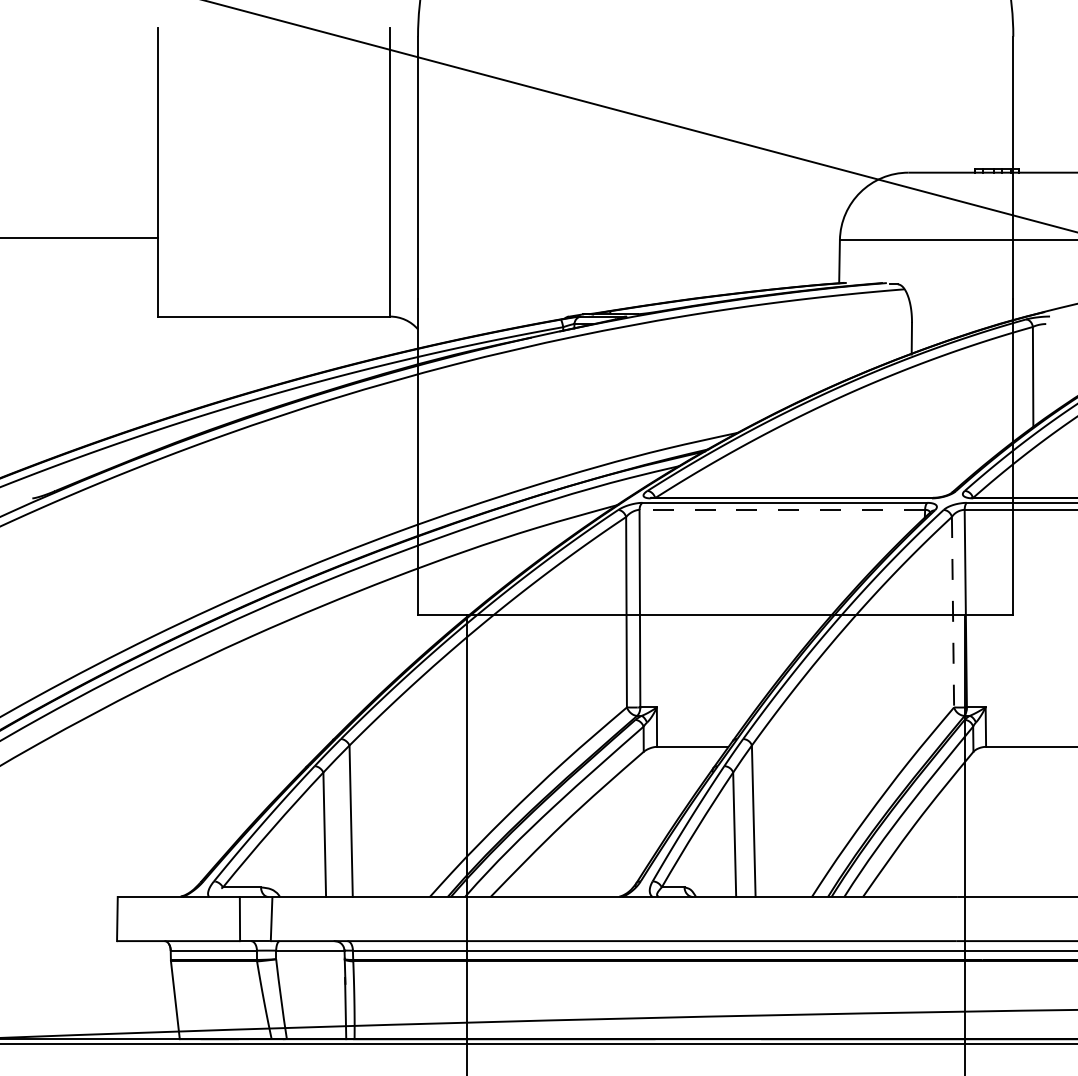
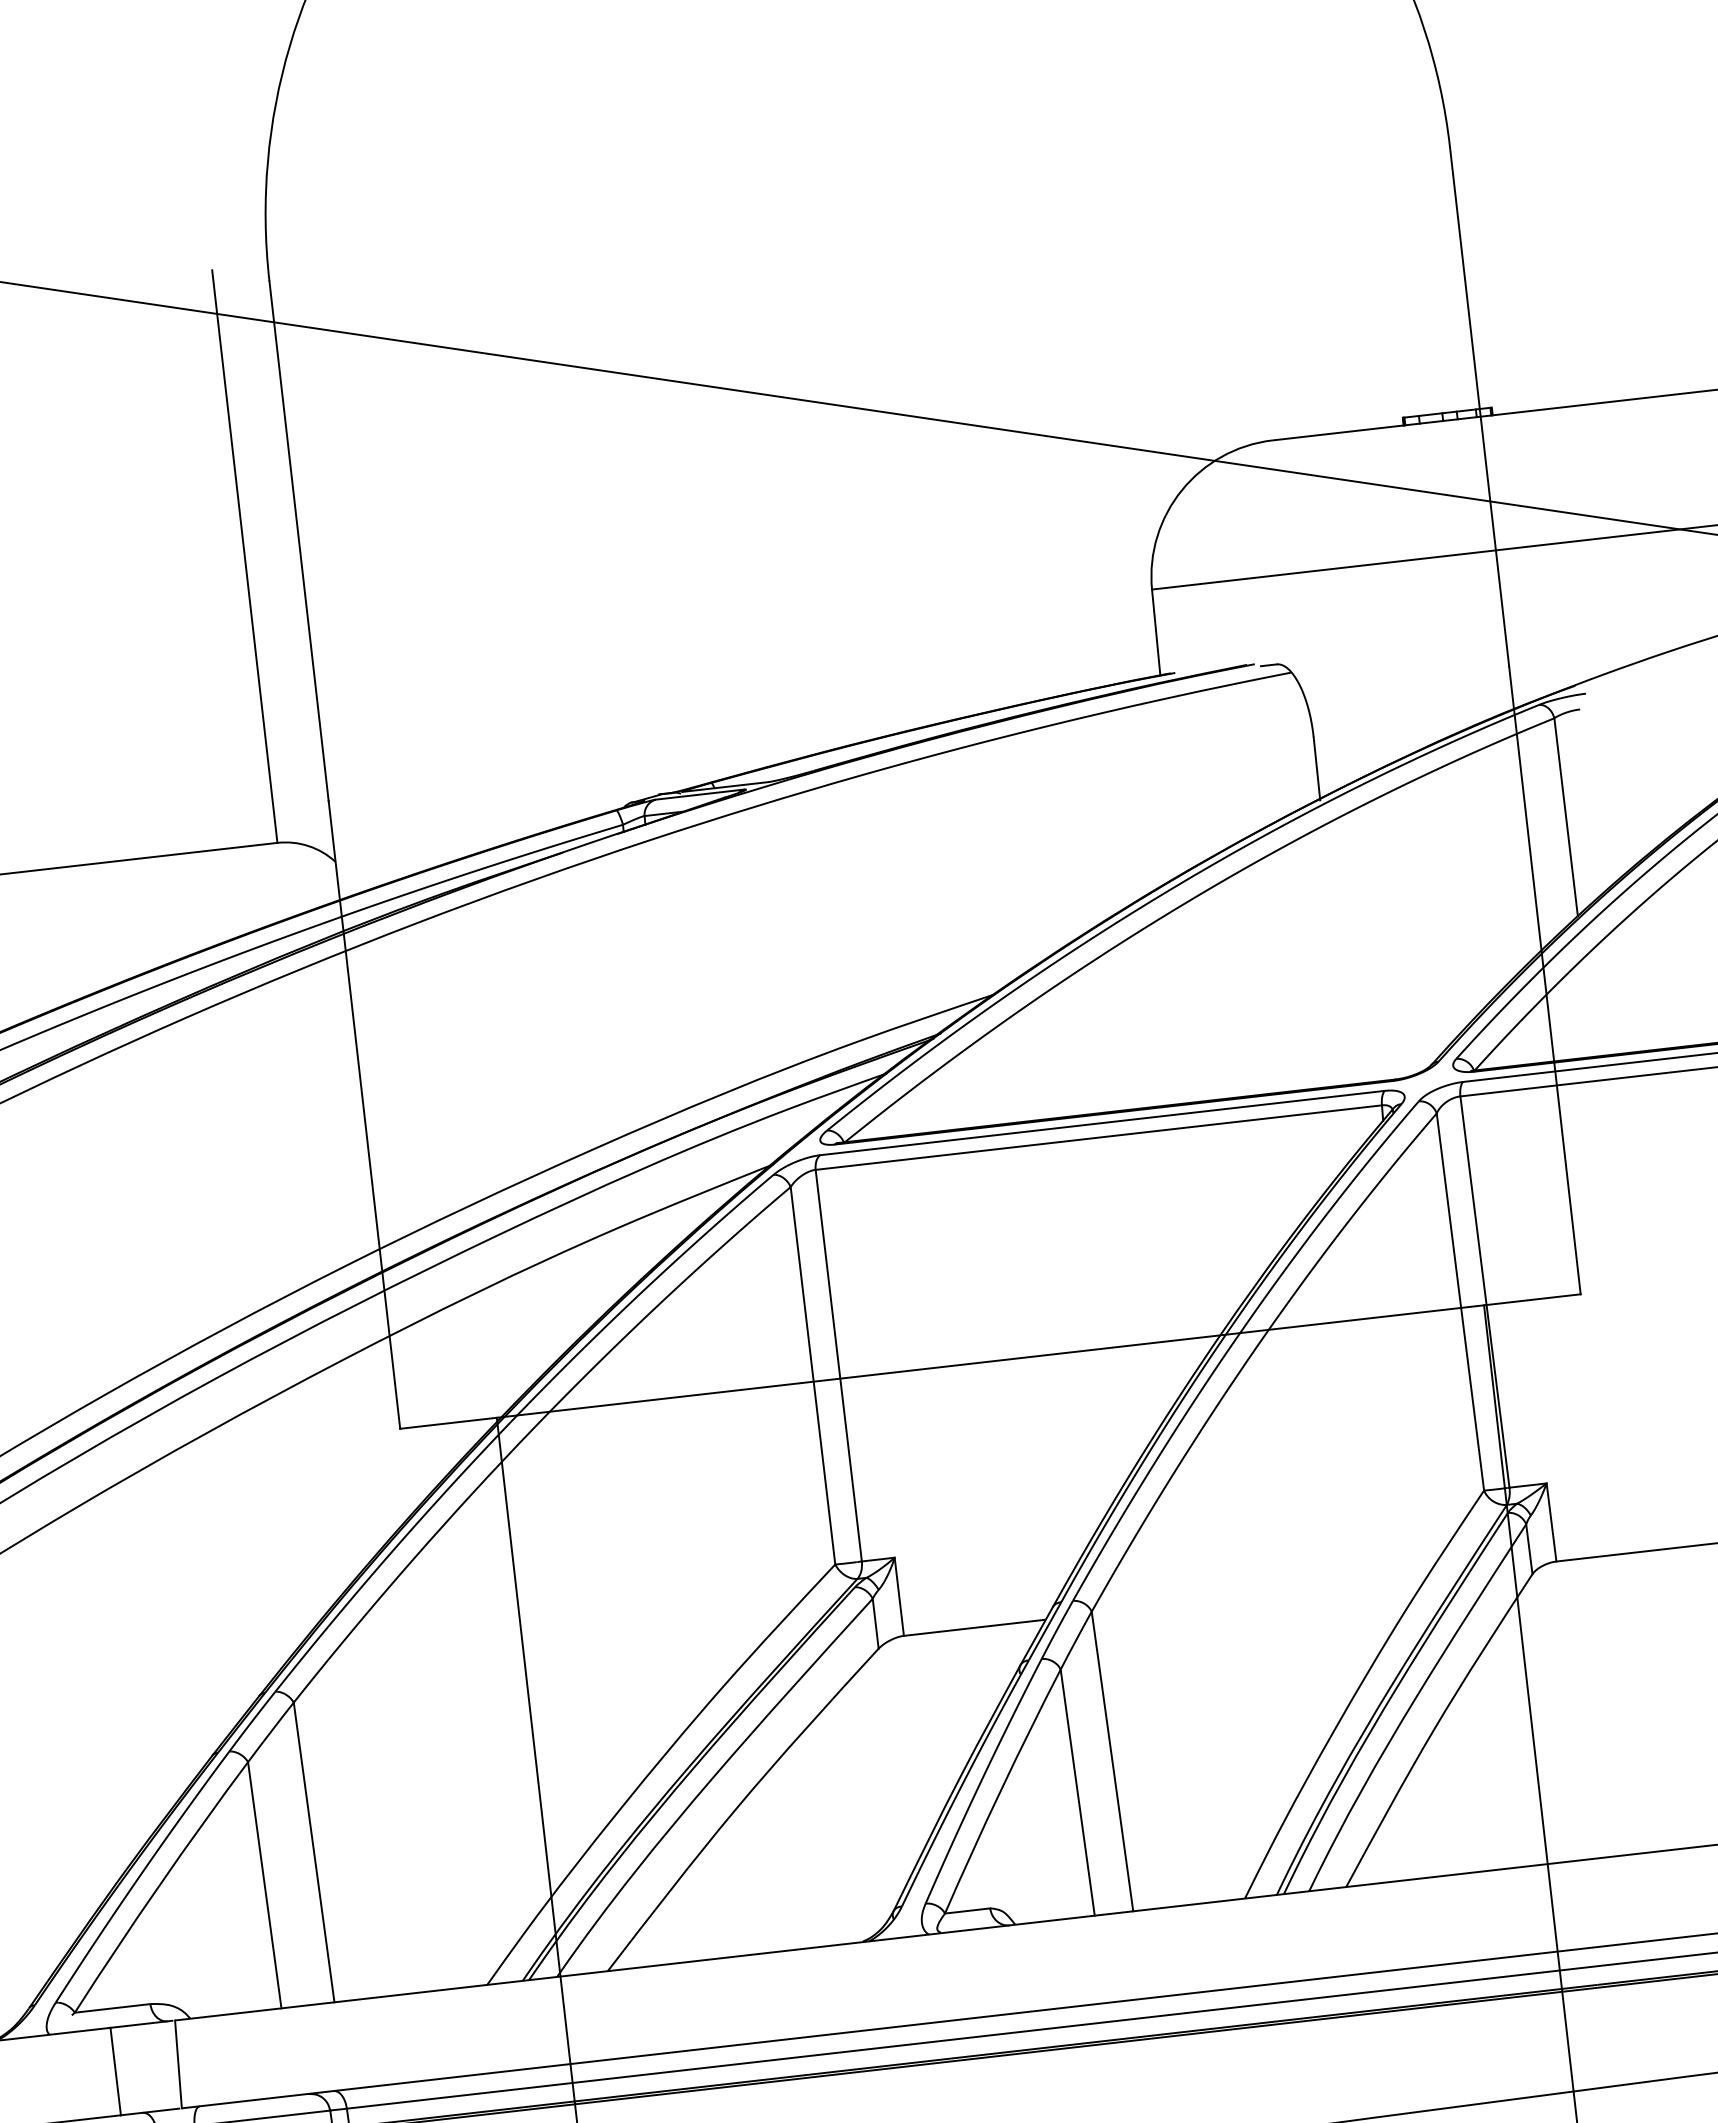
line: (782, 509) -> (1099, 1136), dashed -> solid
line: (953, 612) -> (1461, 1302), dashed -> solid

